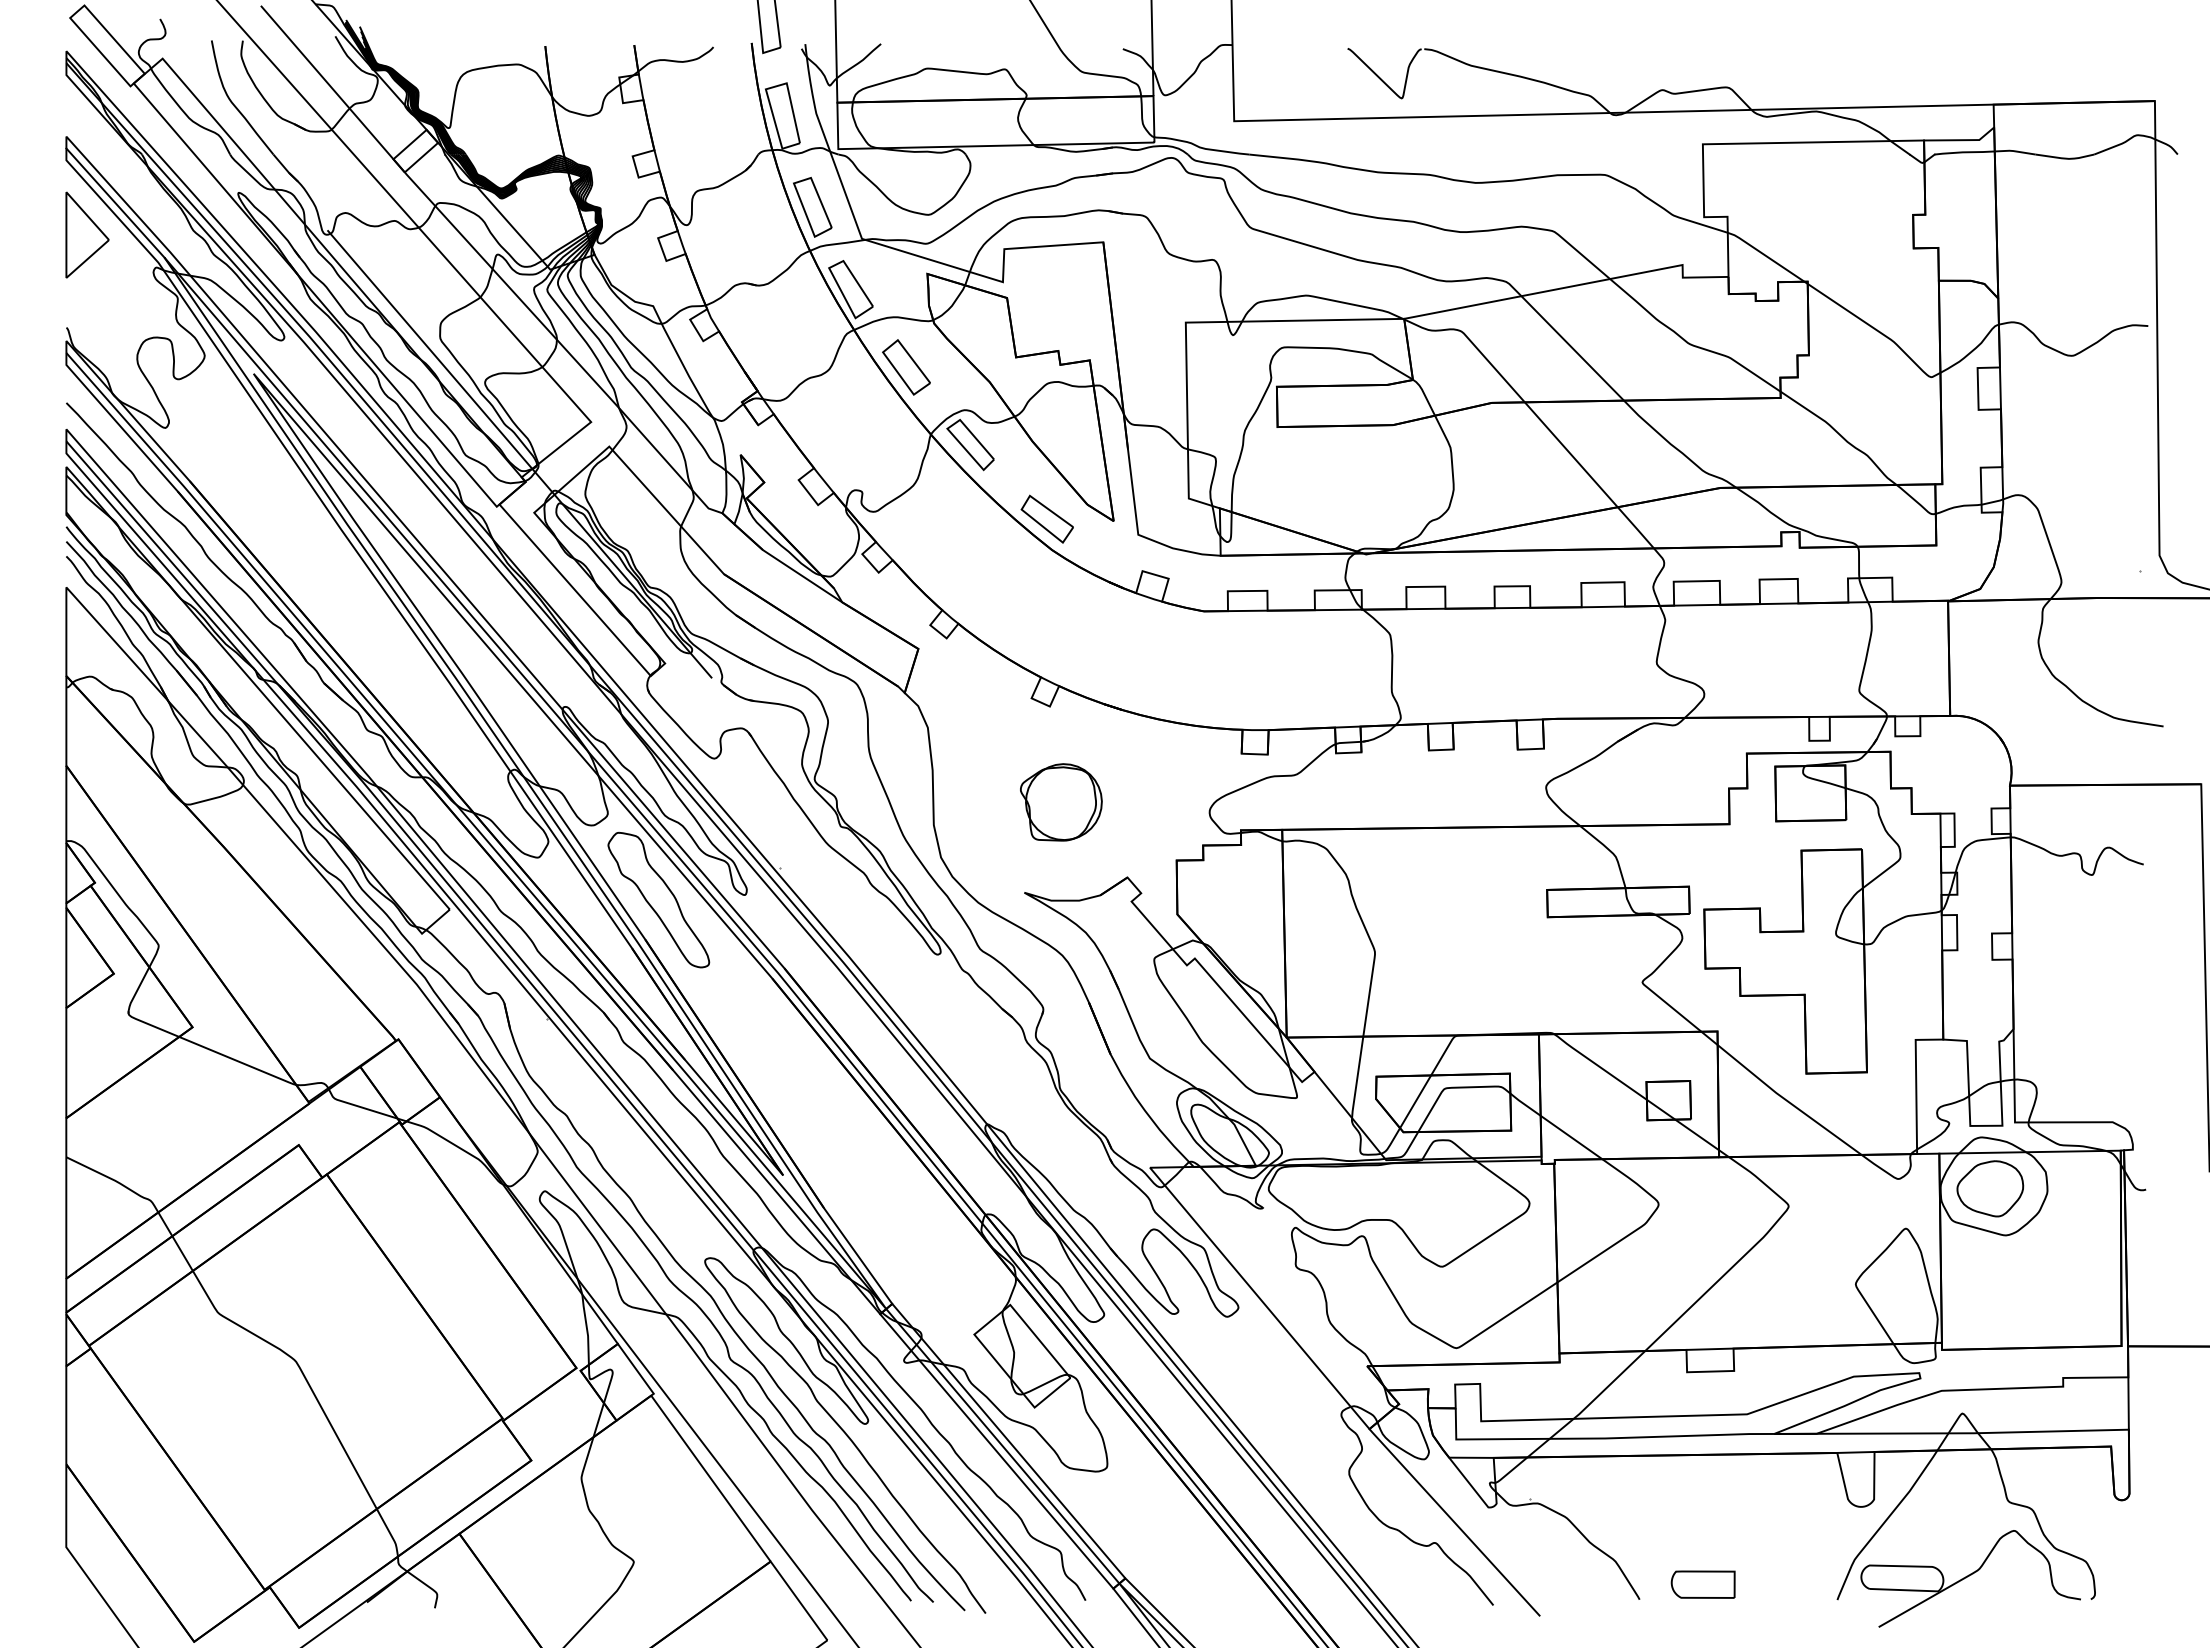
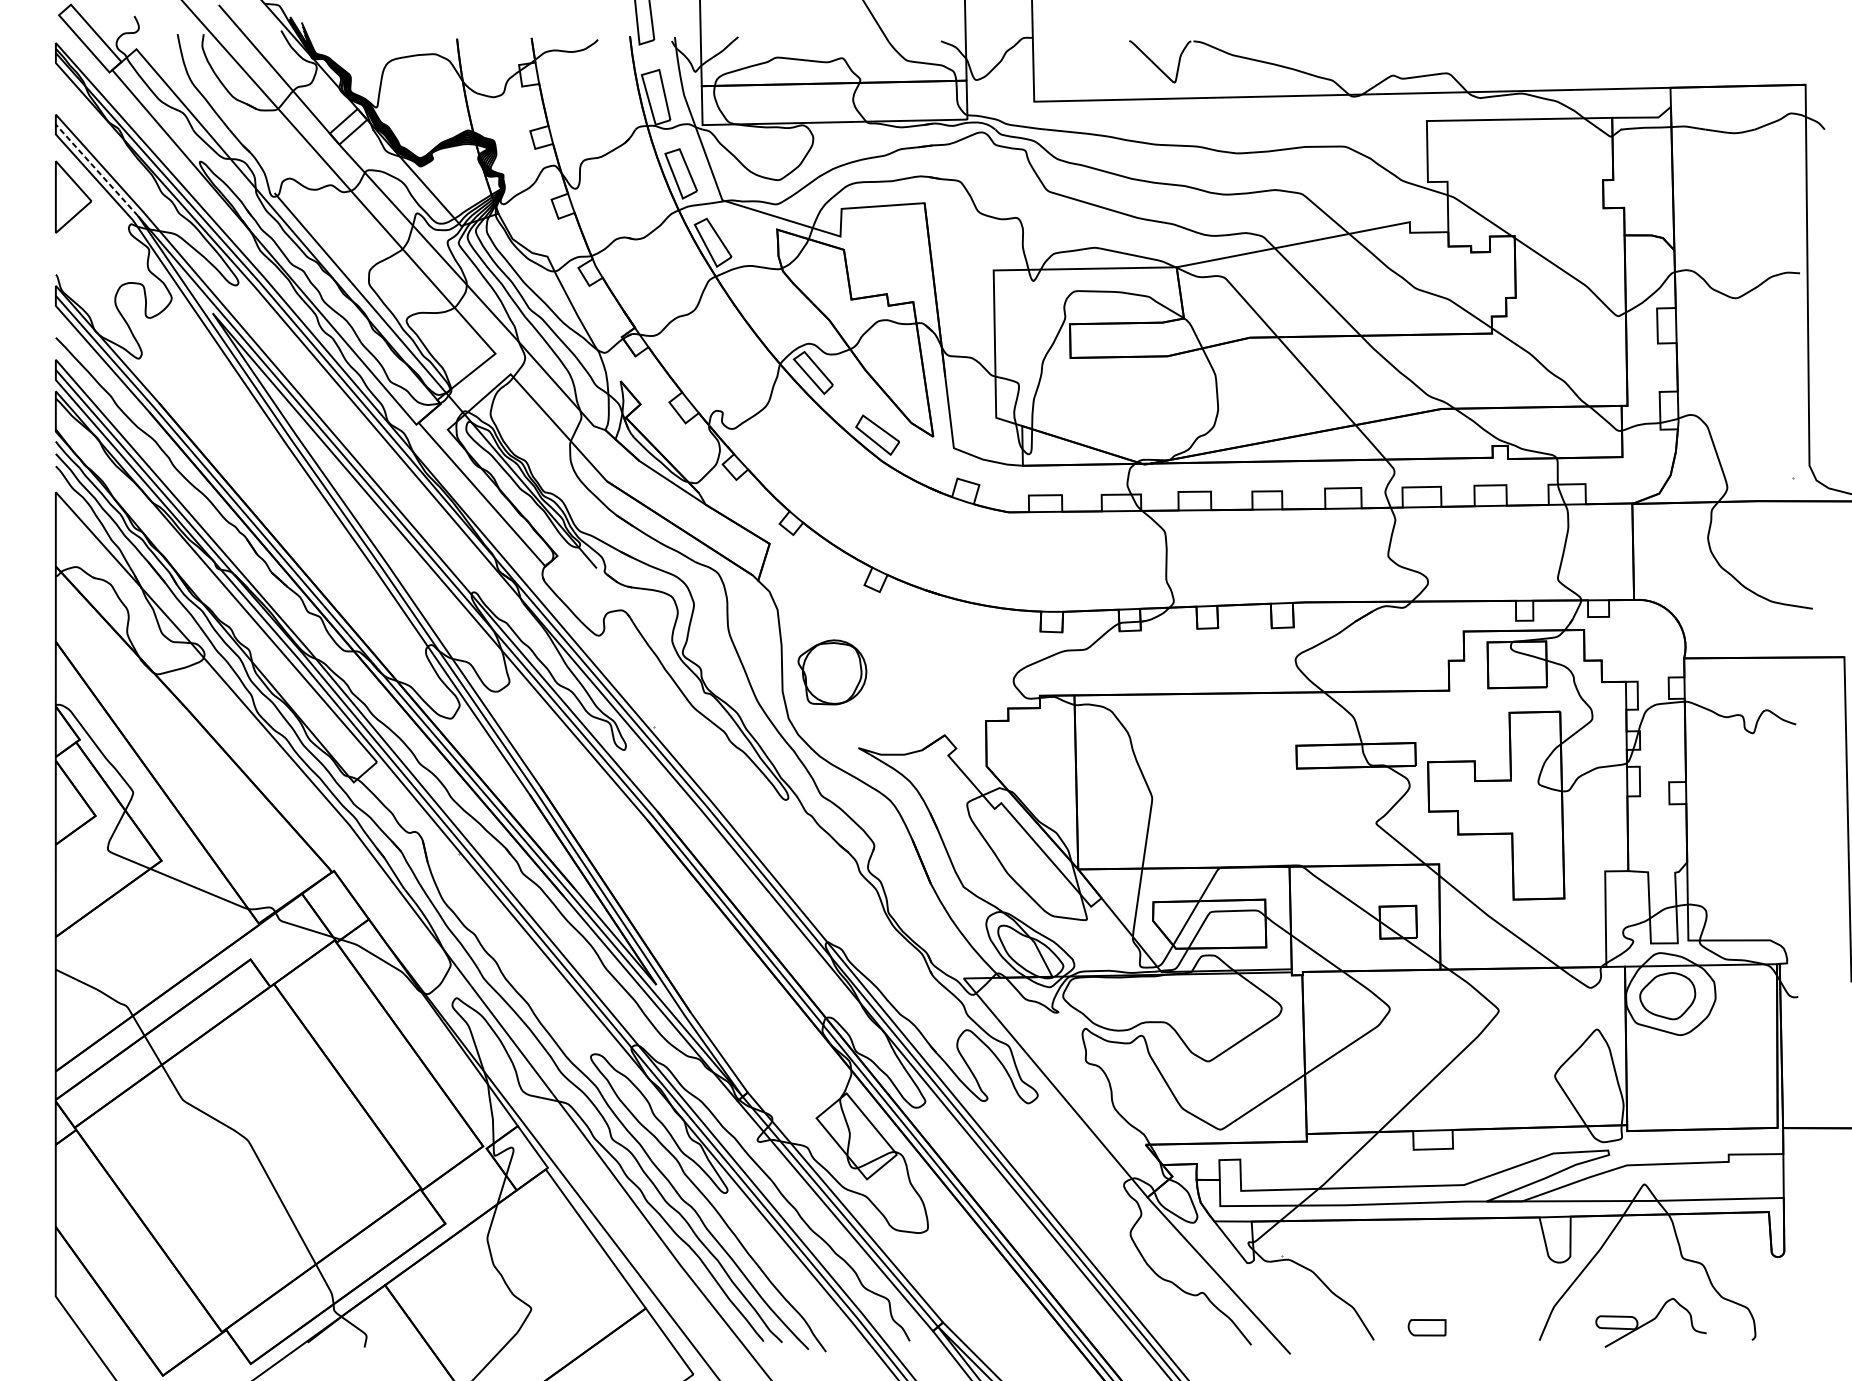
line: (115, 202) -> (96, 169), solid -> dashed
part: (906, 367) -> (759, 308), removed
part: (1061, 802) -> (832, 672), moved
part: (658, 899) -> (551, 753), removed
part: (1970, 1578) -> (1651, 1322), size x0.6
part: (1702, 1584) -> (1426, 1327), size x0.7

